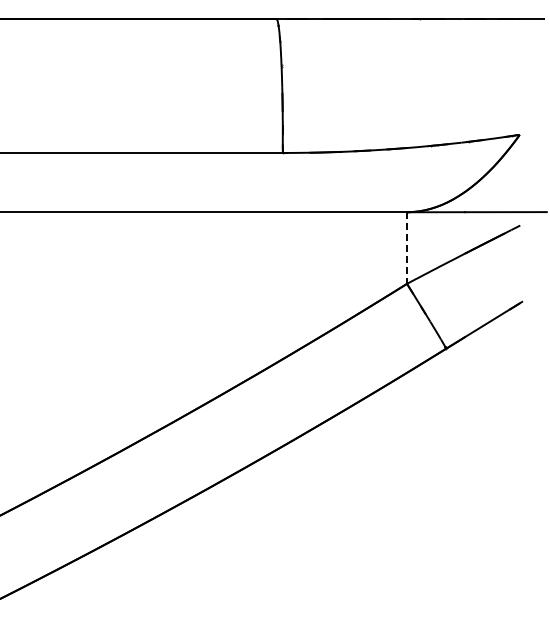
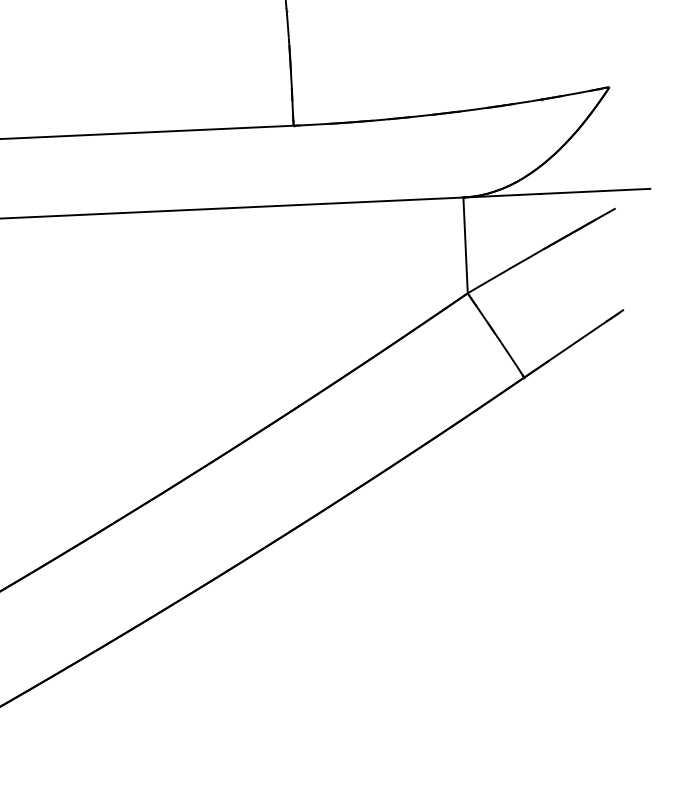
line: (407, 248) -> (466, 245), dashed -> solid

